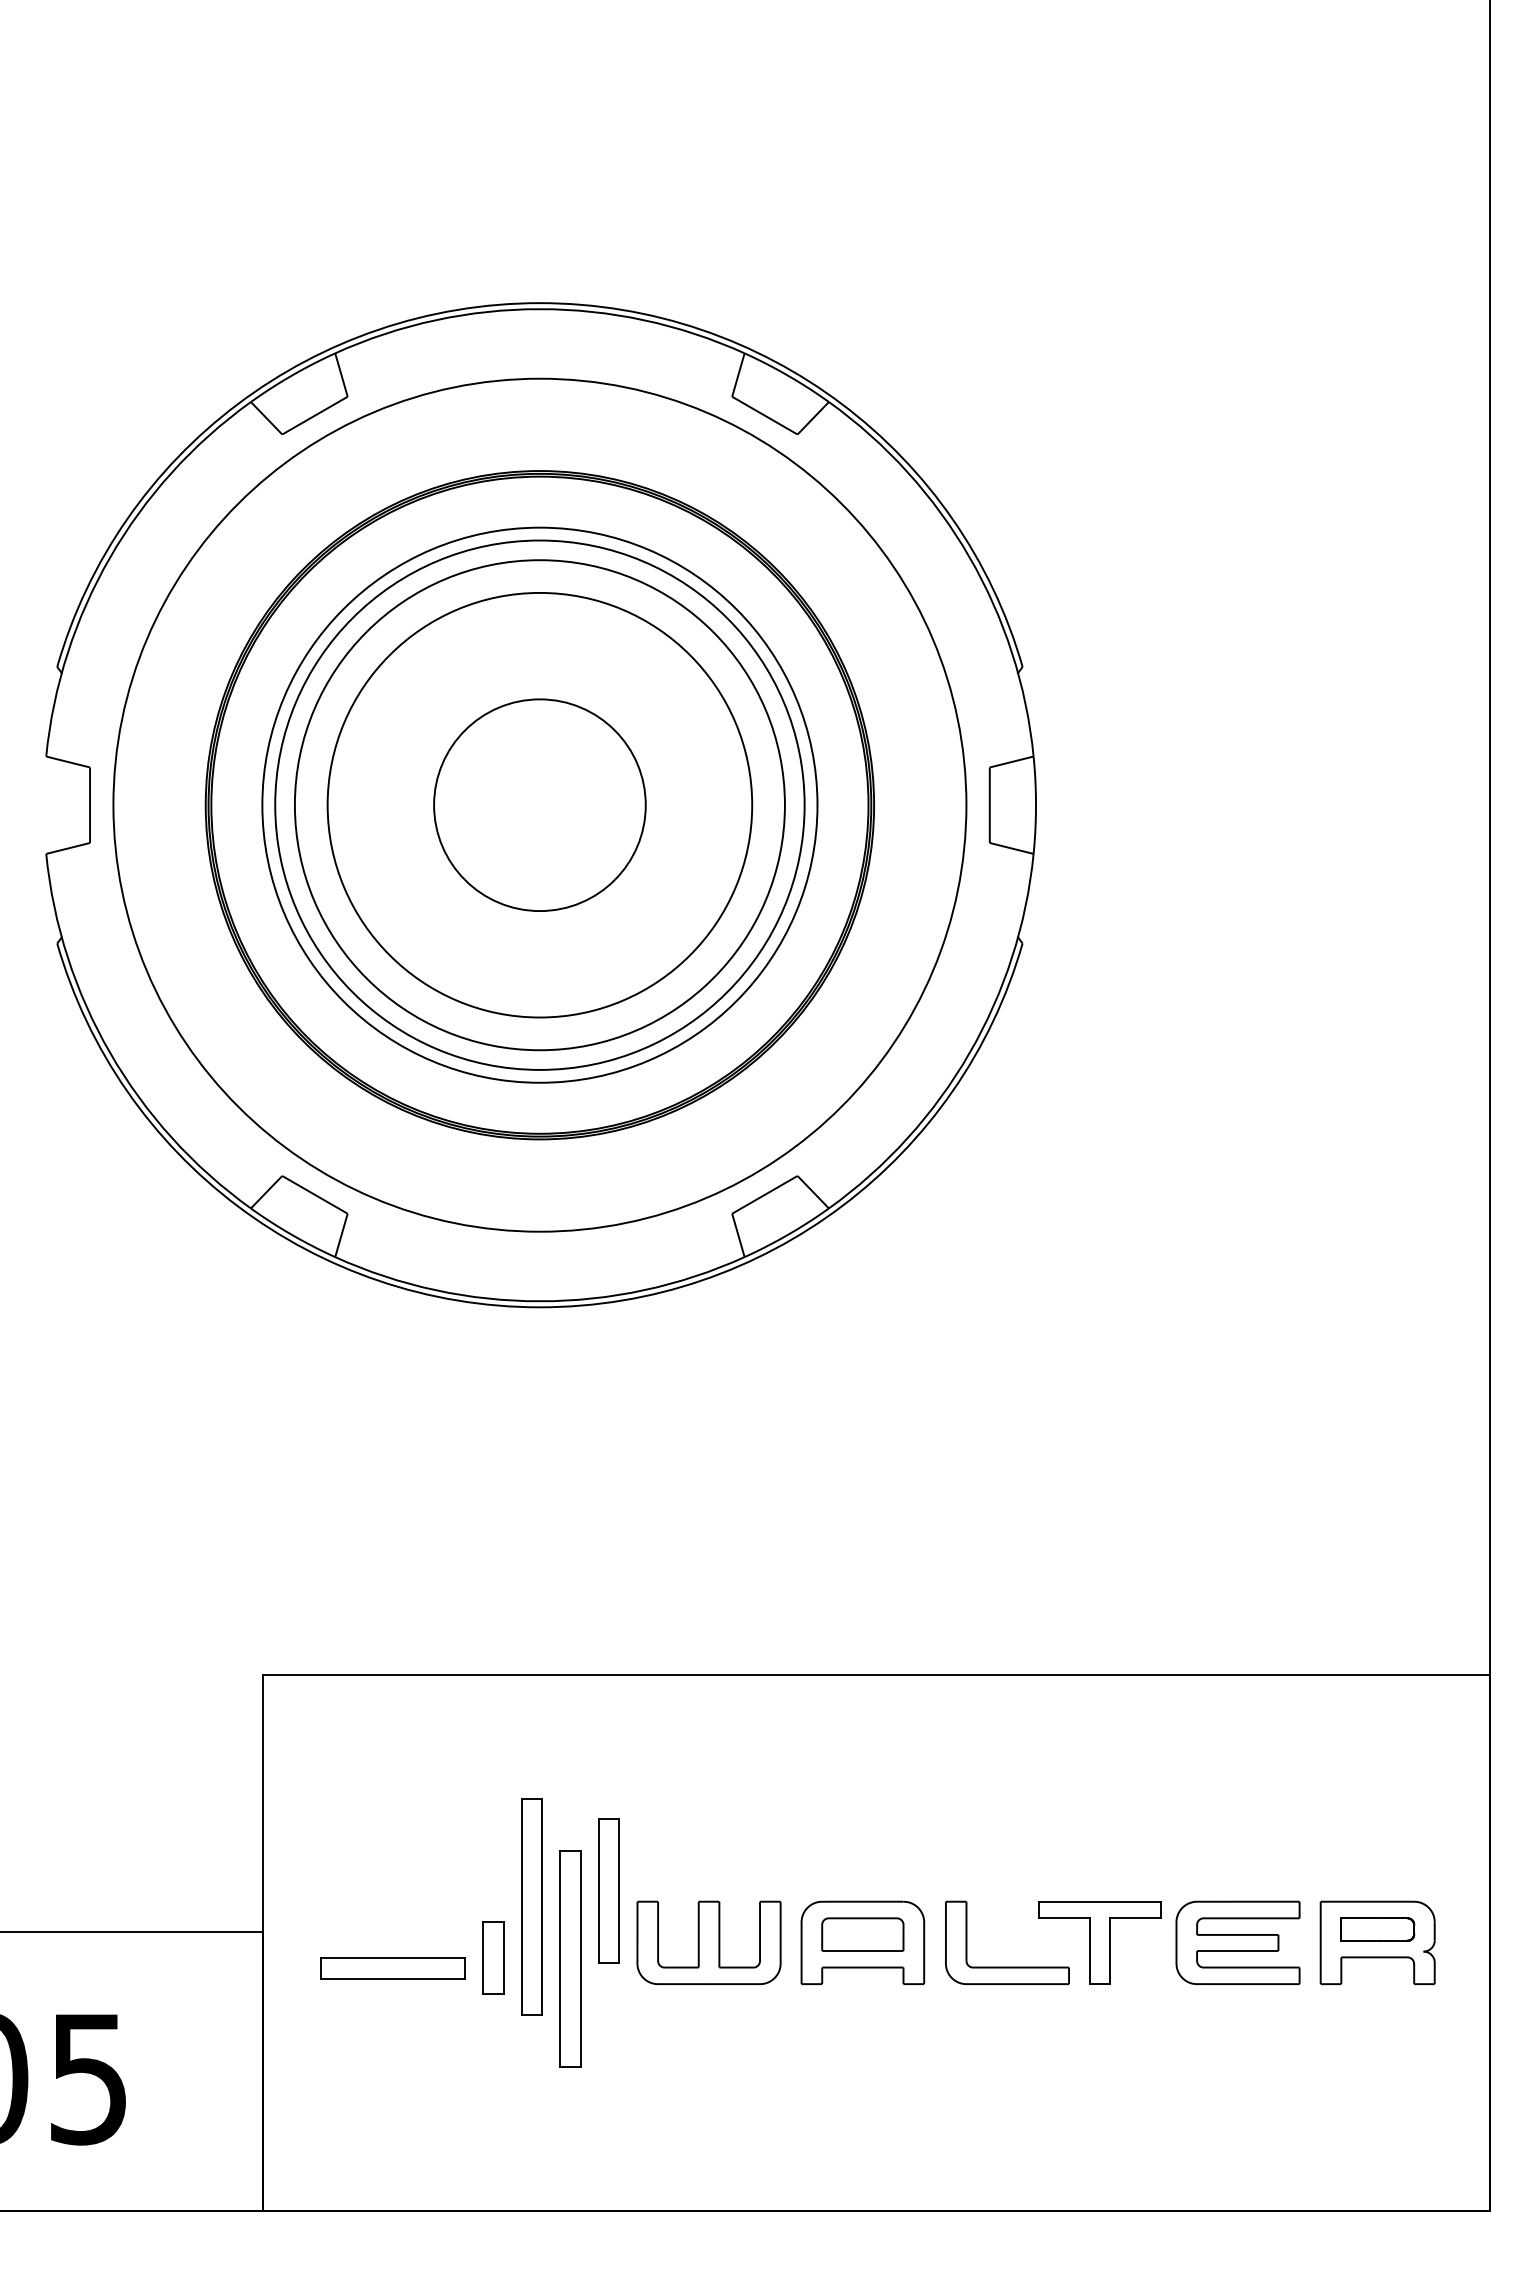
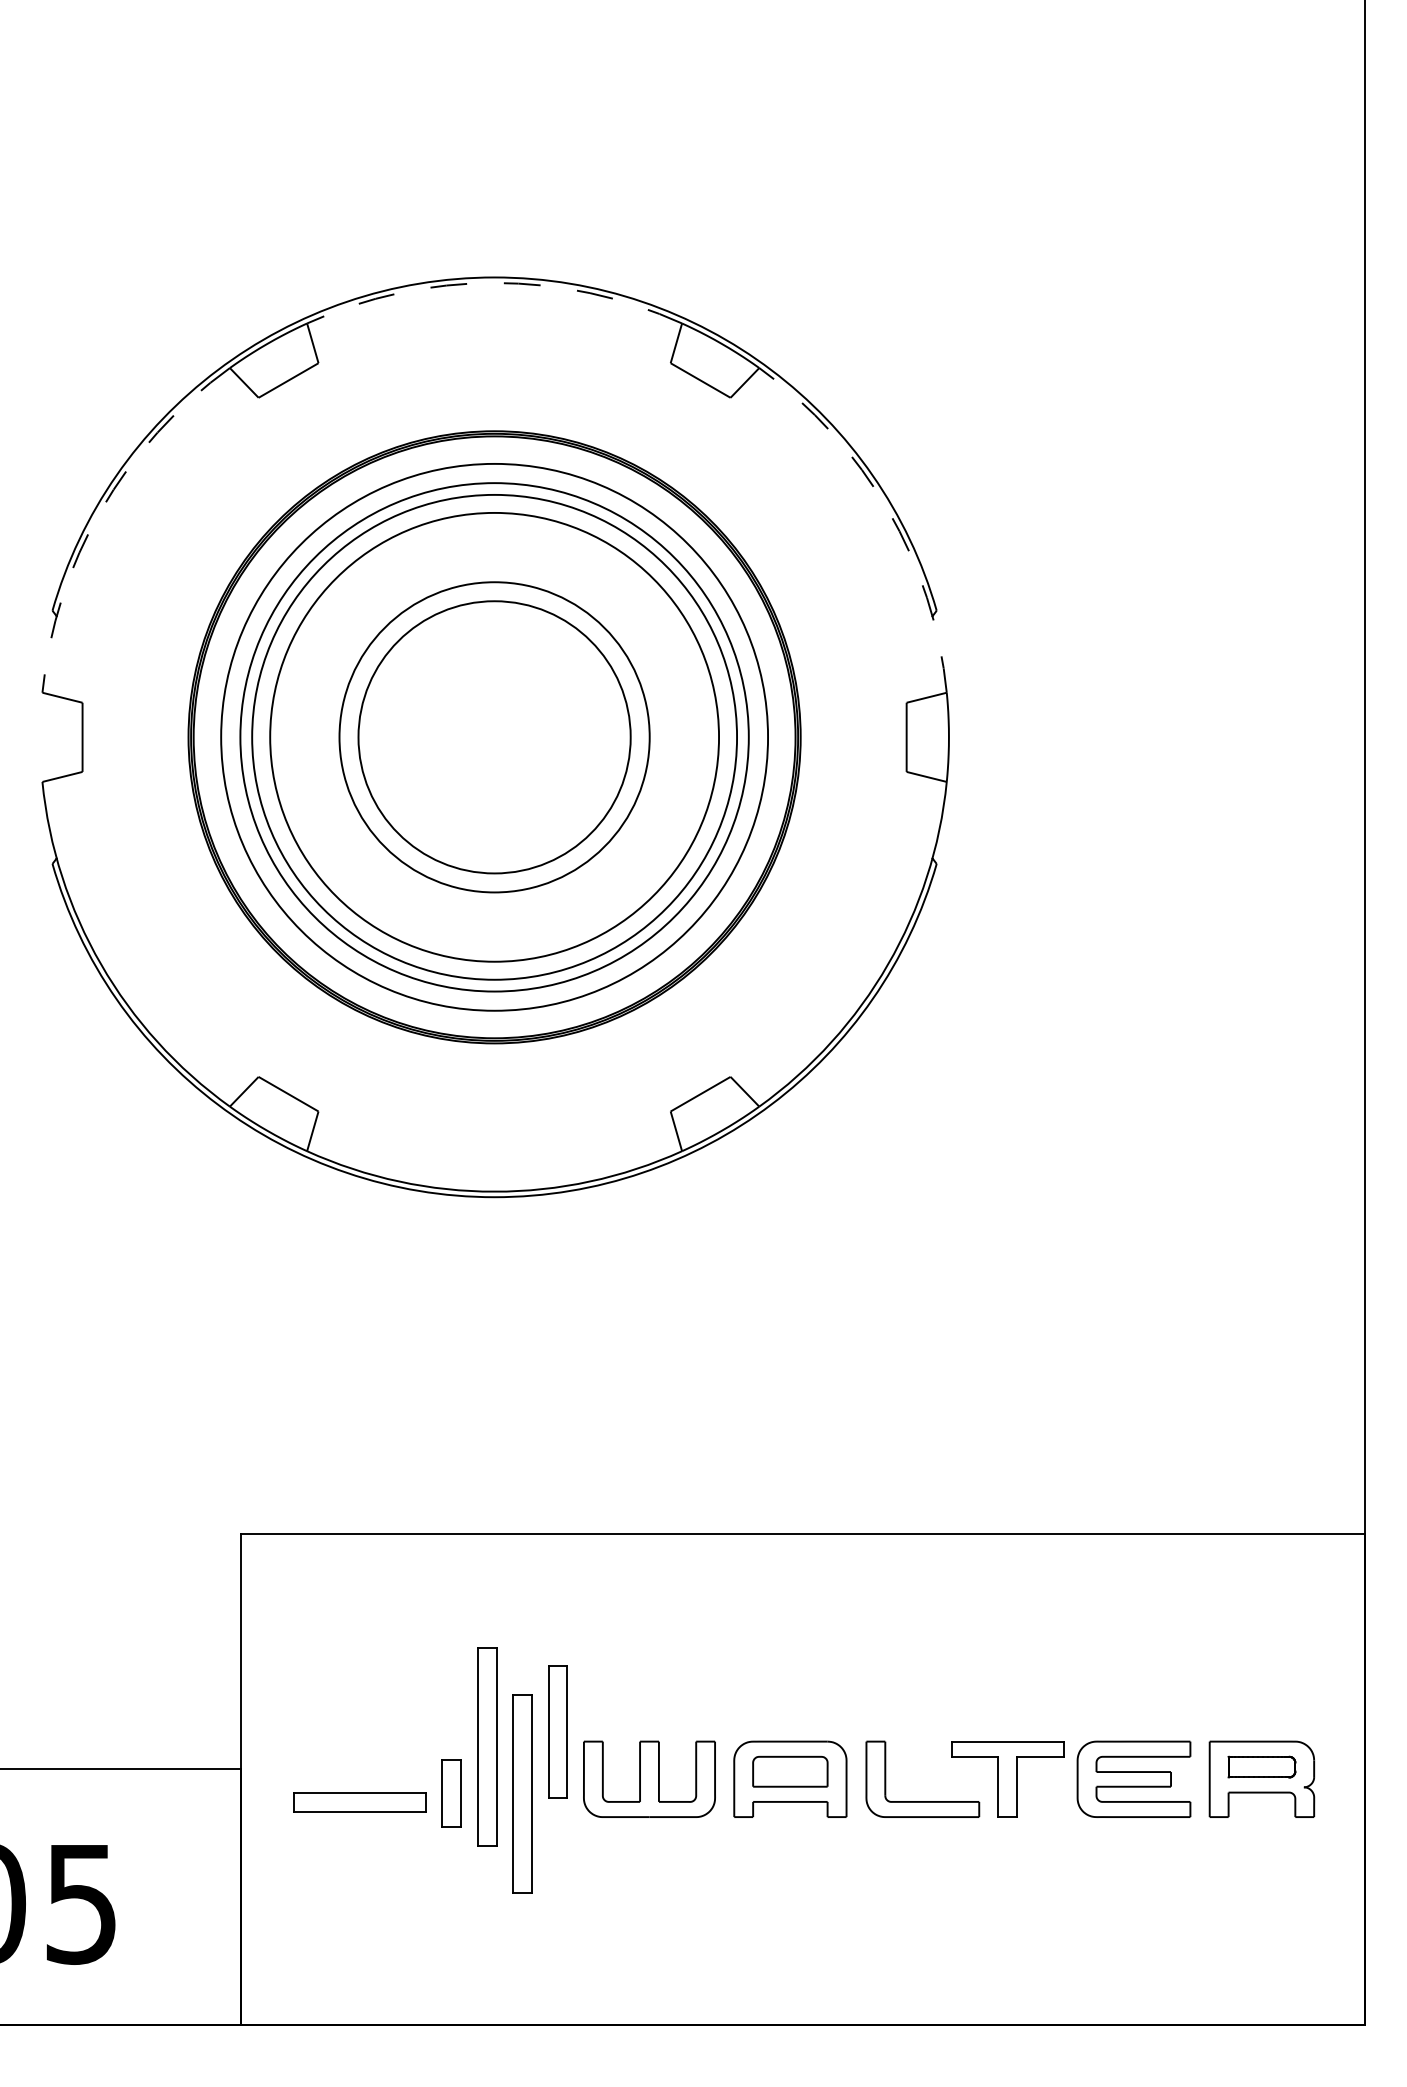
arc: (539, 309) -> (494, 283), solid -> dashed
arc: (110, 557) -> (101, 510), solid -> dashed
arc: (969, 557) -> (888, 510), solid -> dashed
circle: (539, 804) -> (494, 736), size x0.7
circle: (539, 804) -> (494, 736), size x0.7
circle: (539, 805) -> (494, 737), size x1.6

